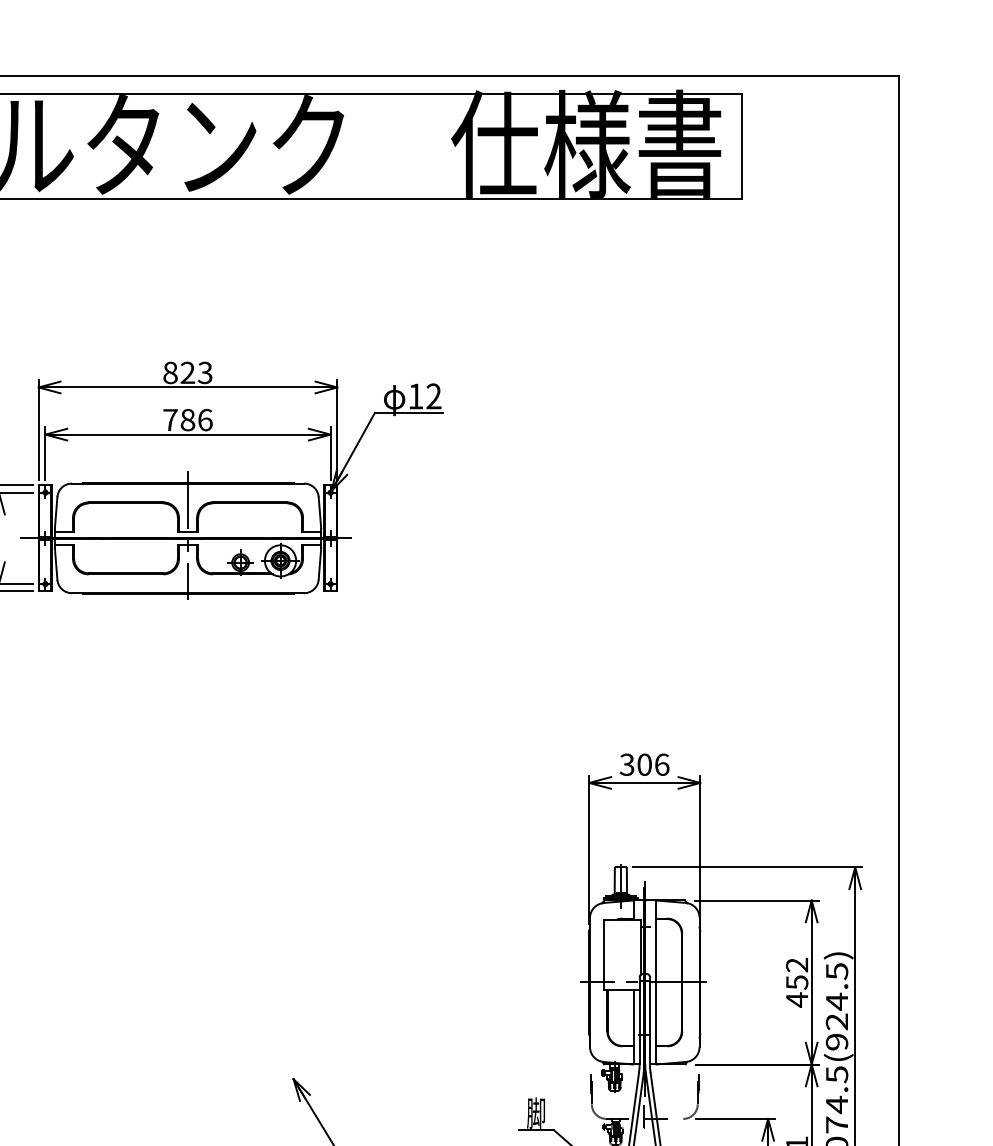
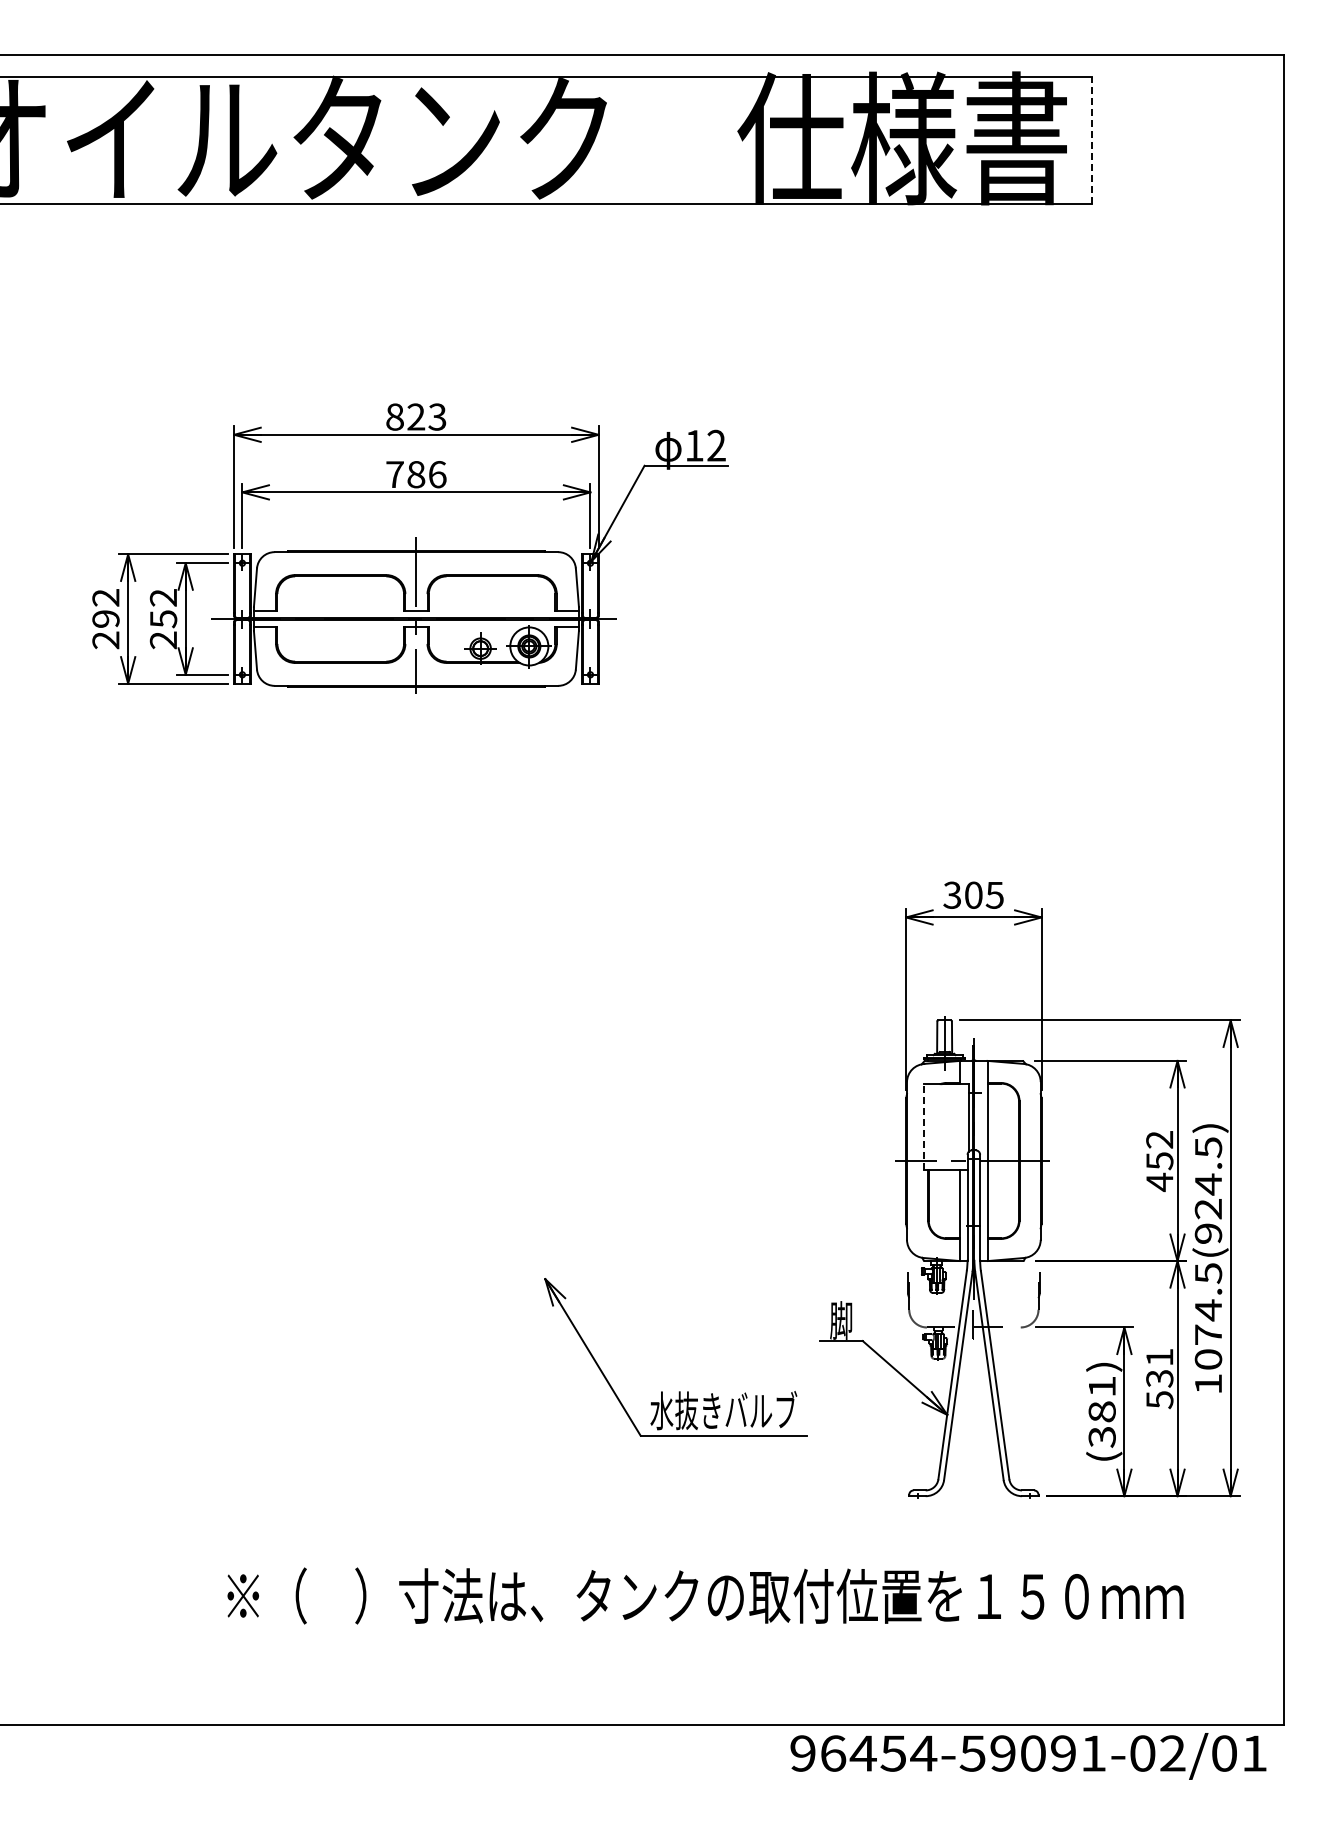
line: (742, 146) -> (1092, 140), solid -> dashed
text: (661, 764) -> (994, 894), 306 -> 305
line: (604, 955) -> (924, 1127), solid -> dashed

